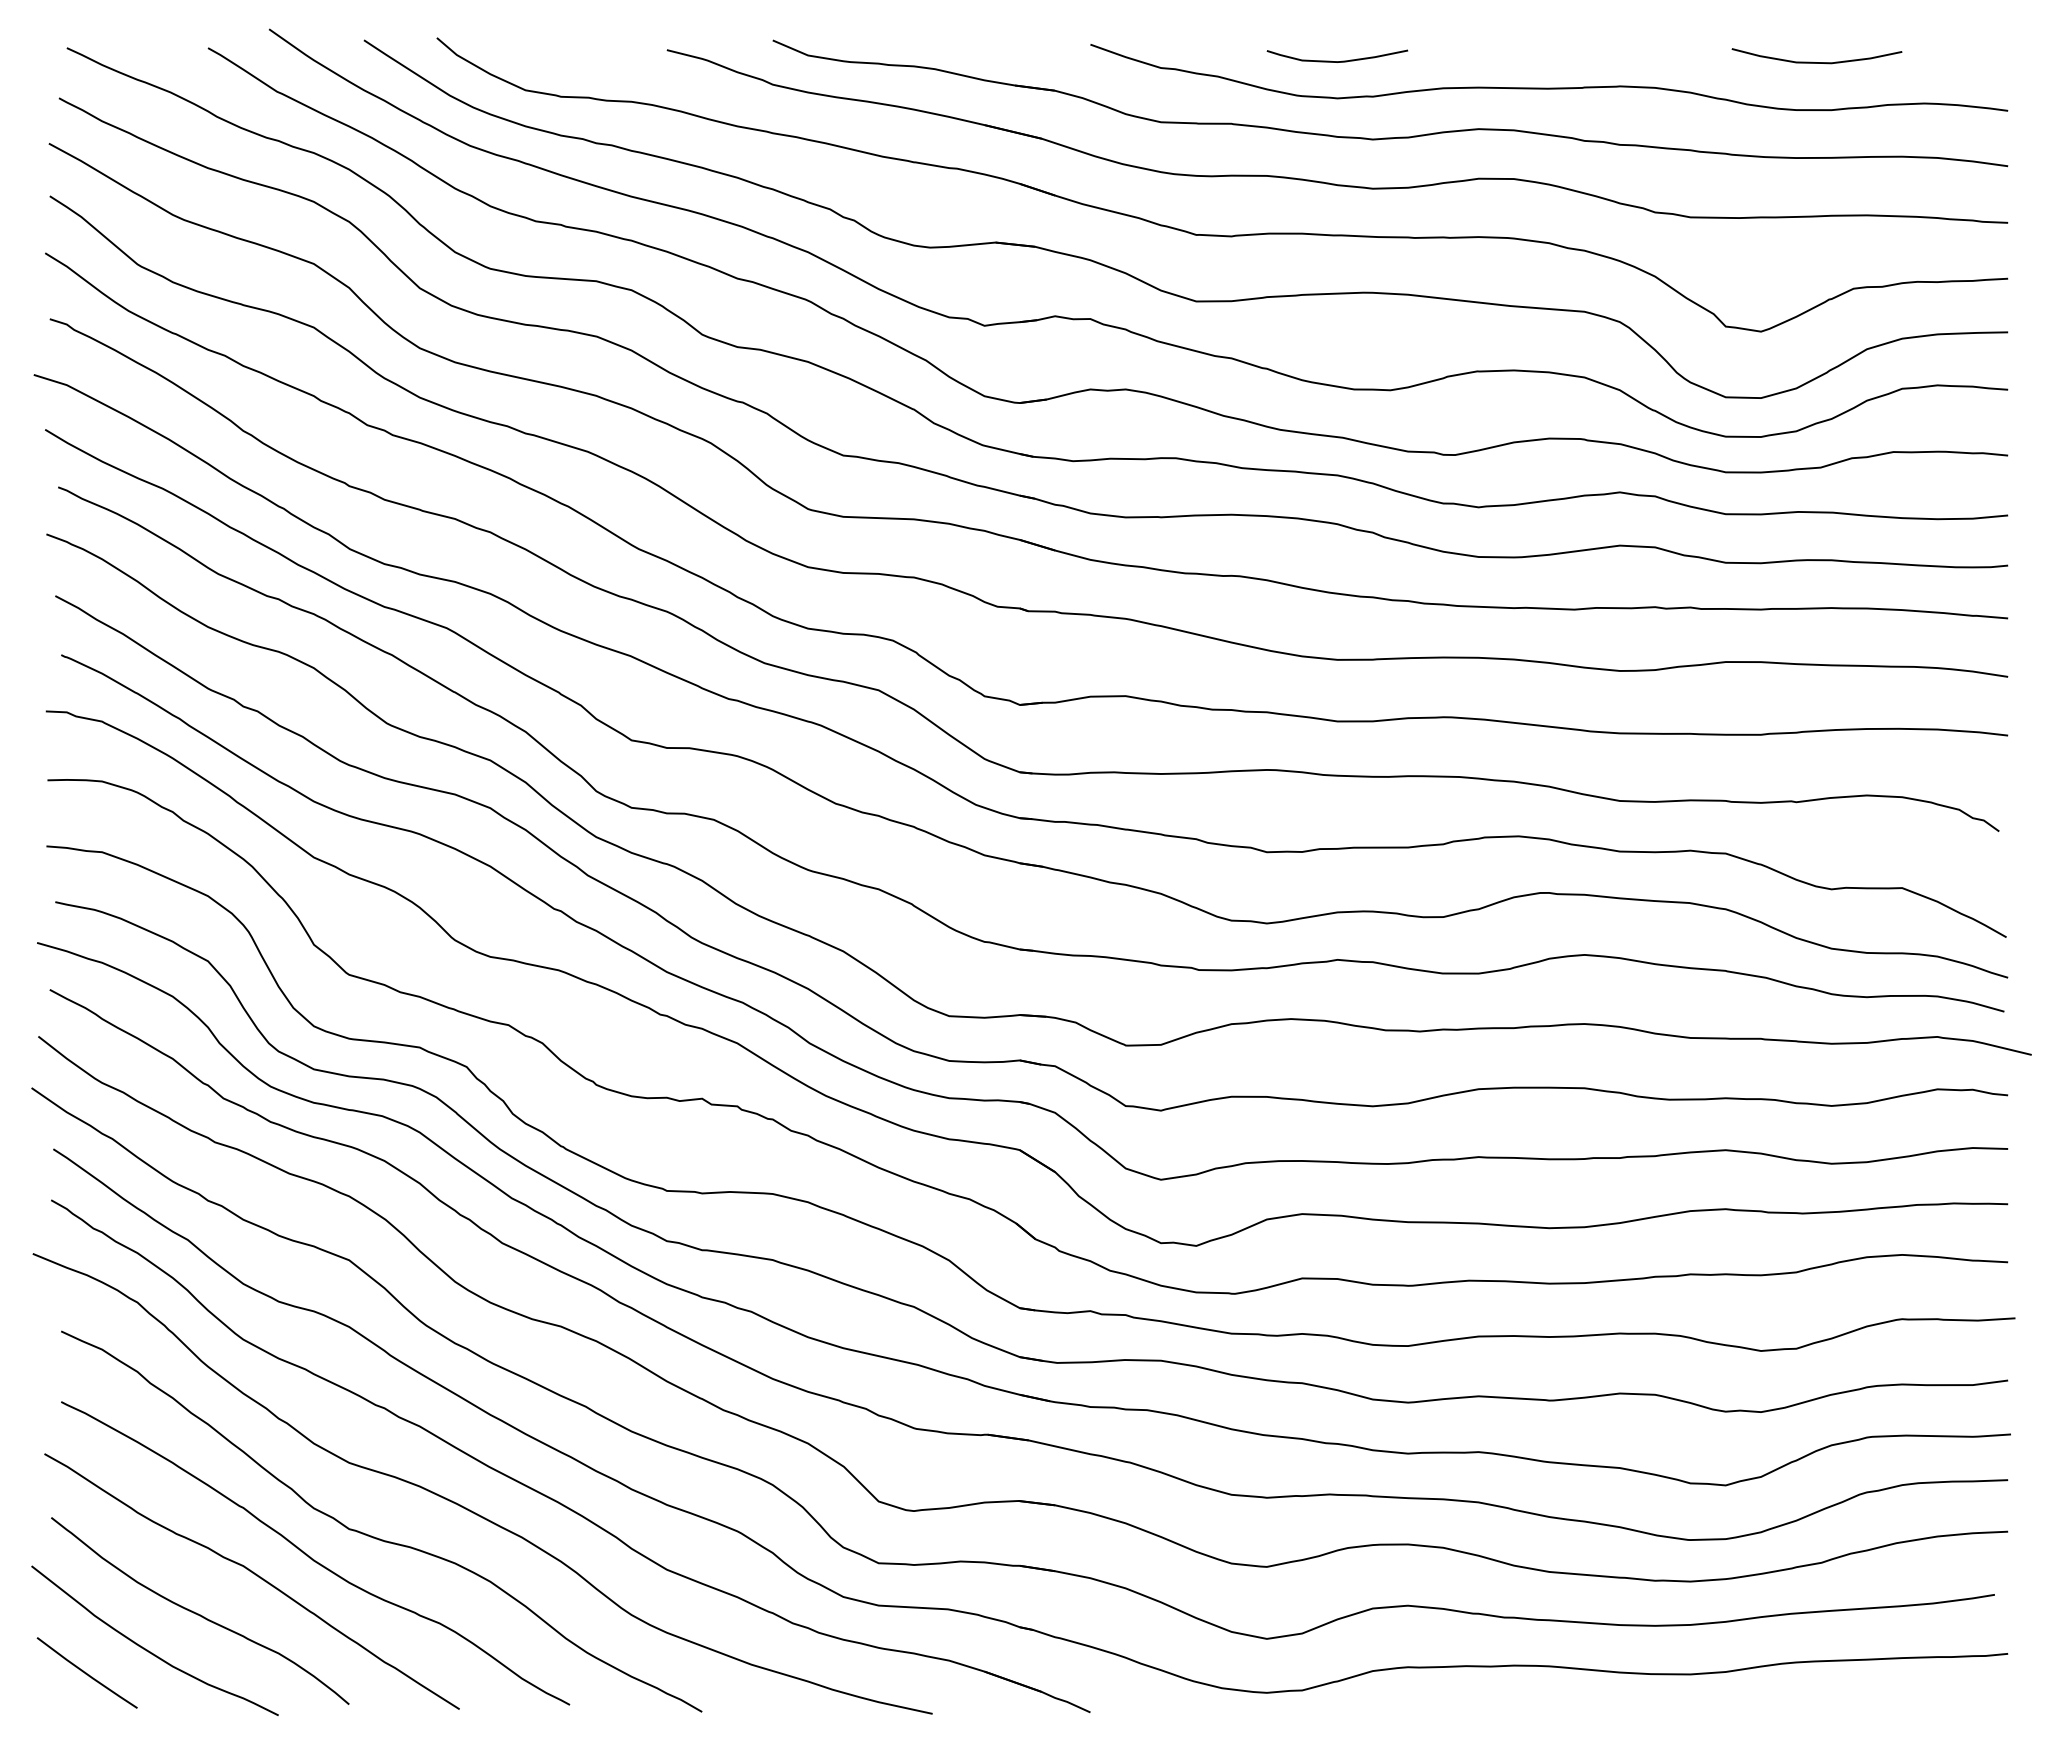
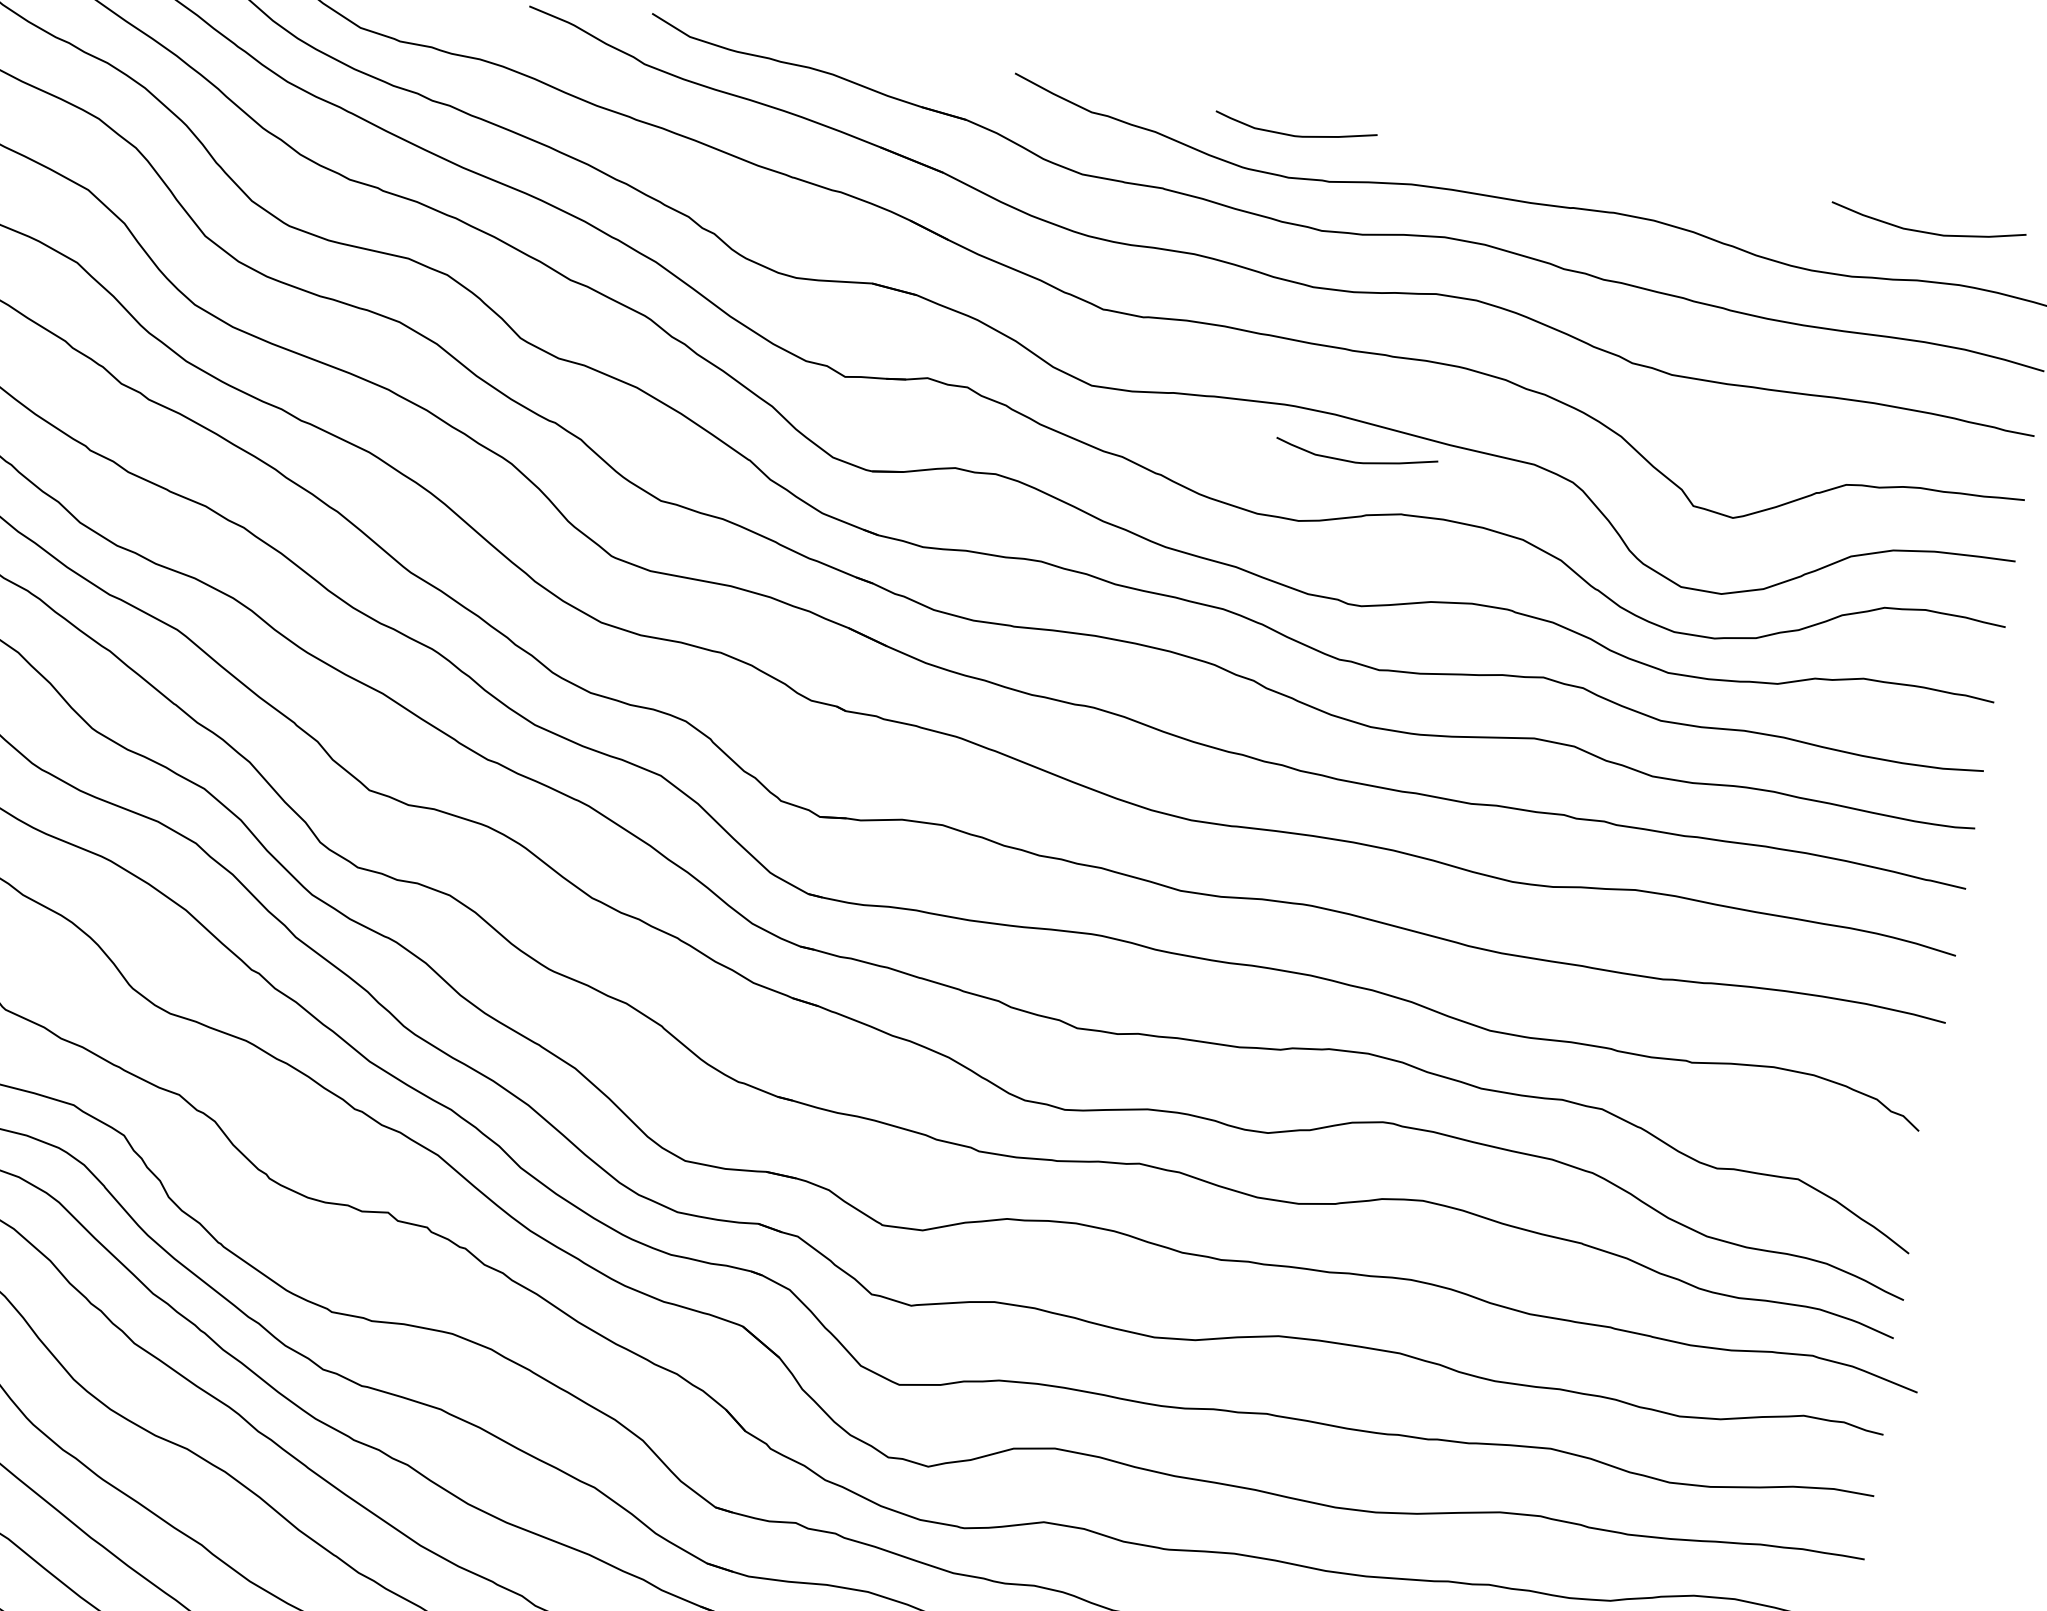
curve: (1816, 62) -> (1926, 232), moved
curve: (1431, 332) -> (1355, 461), added

